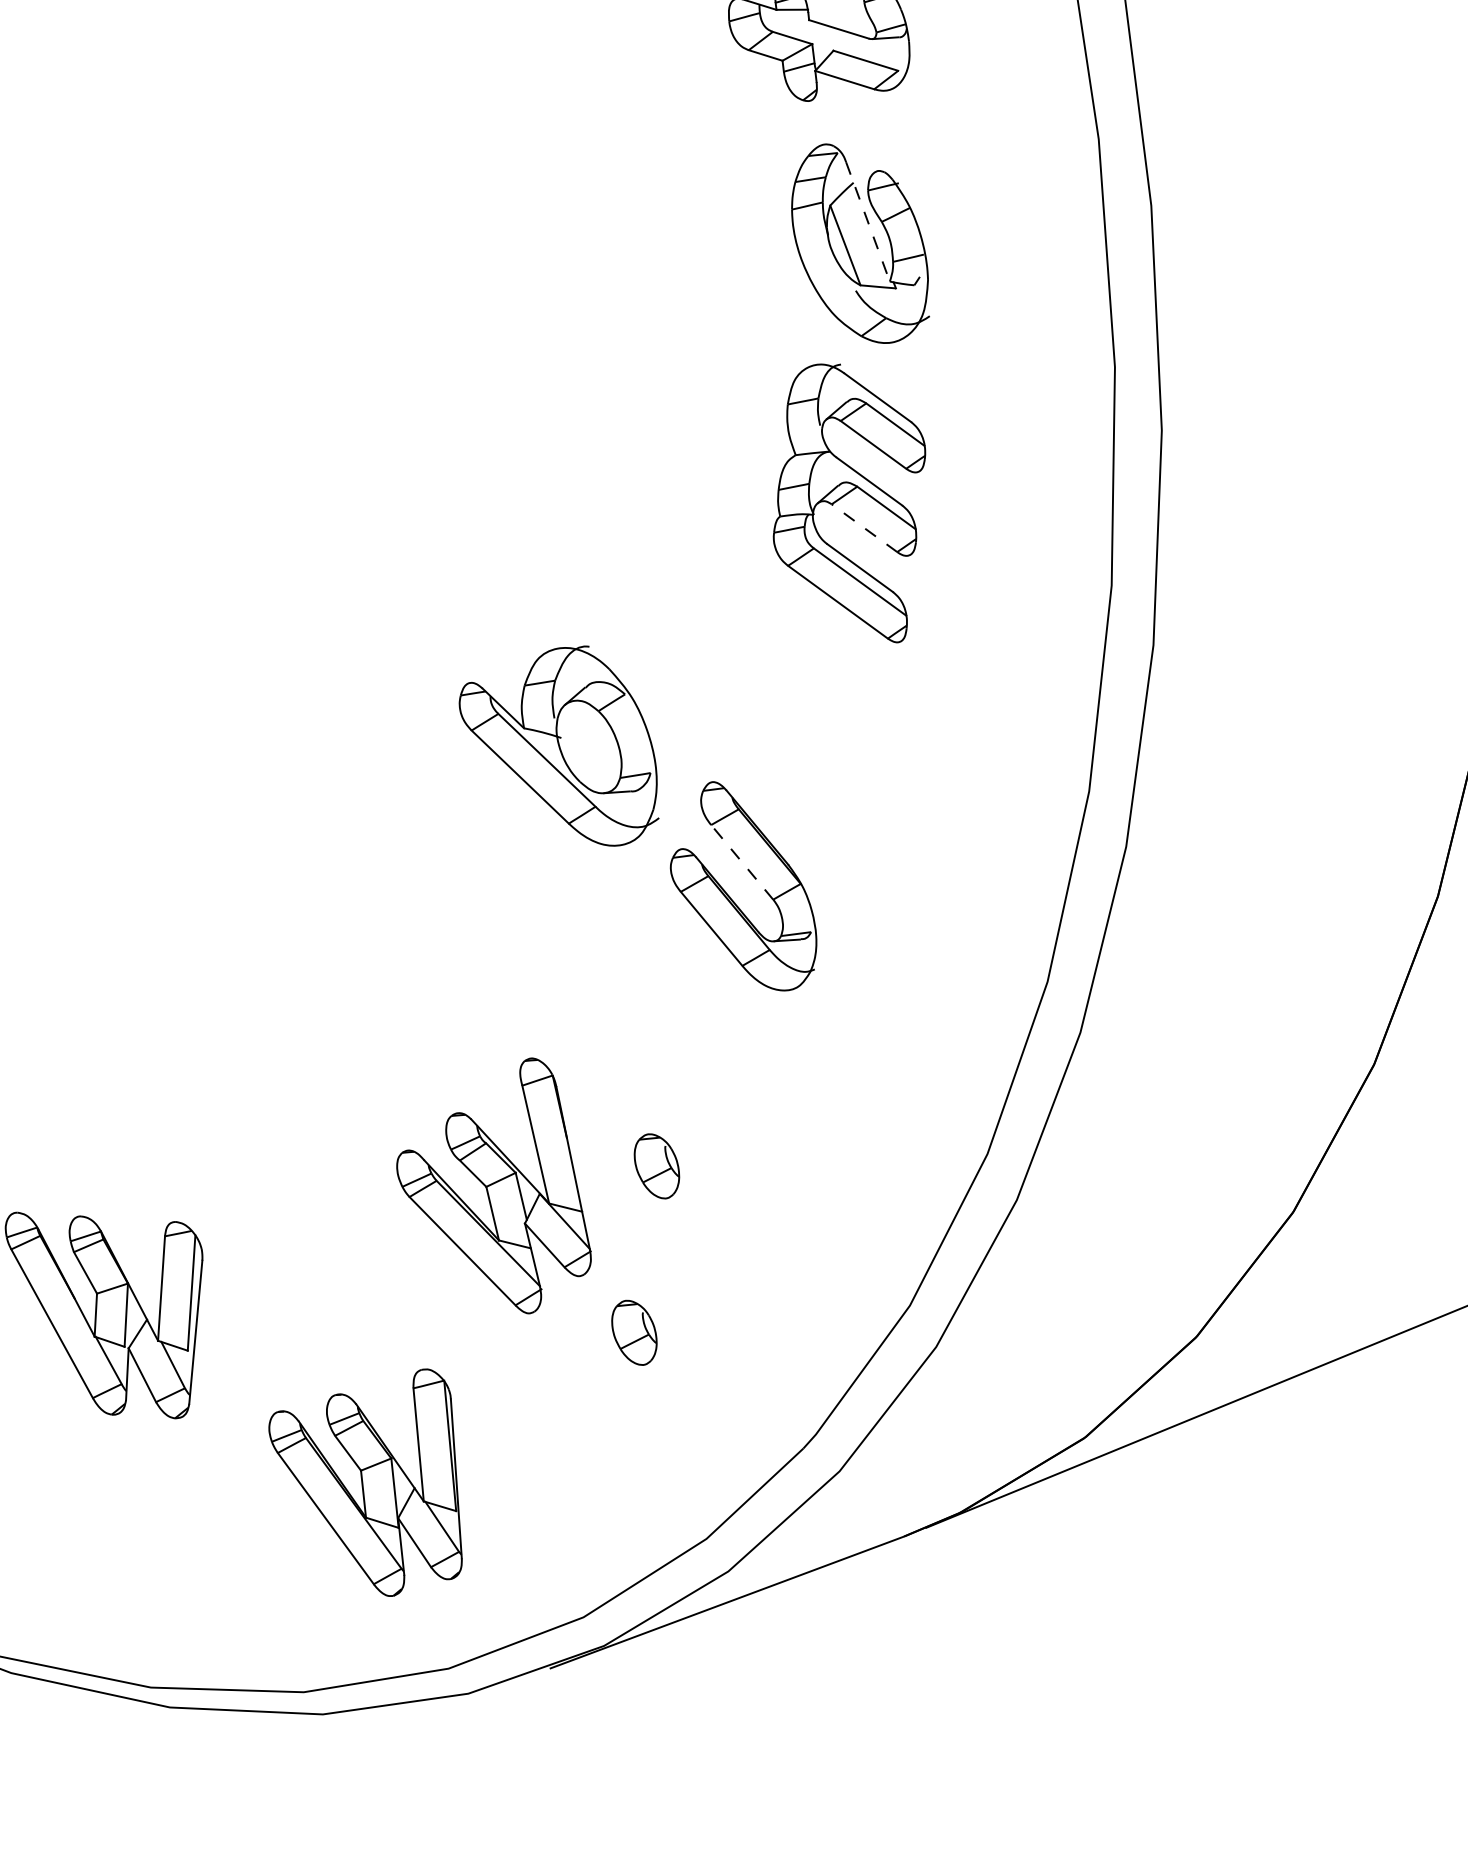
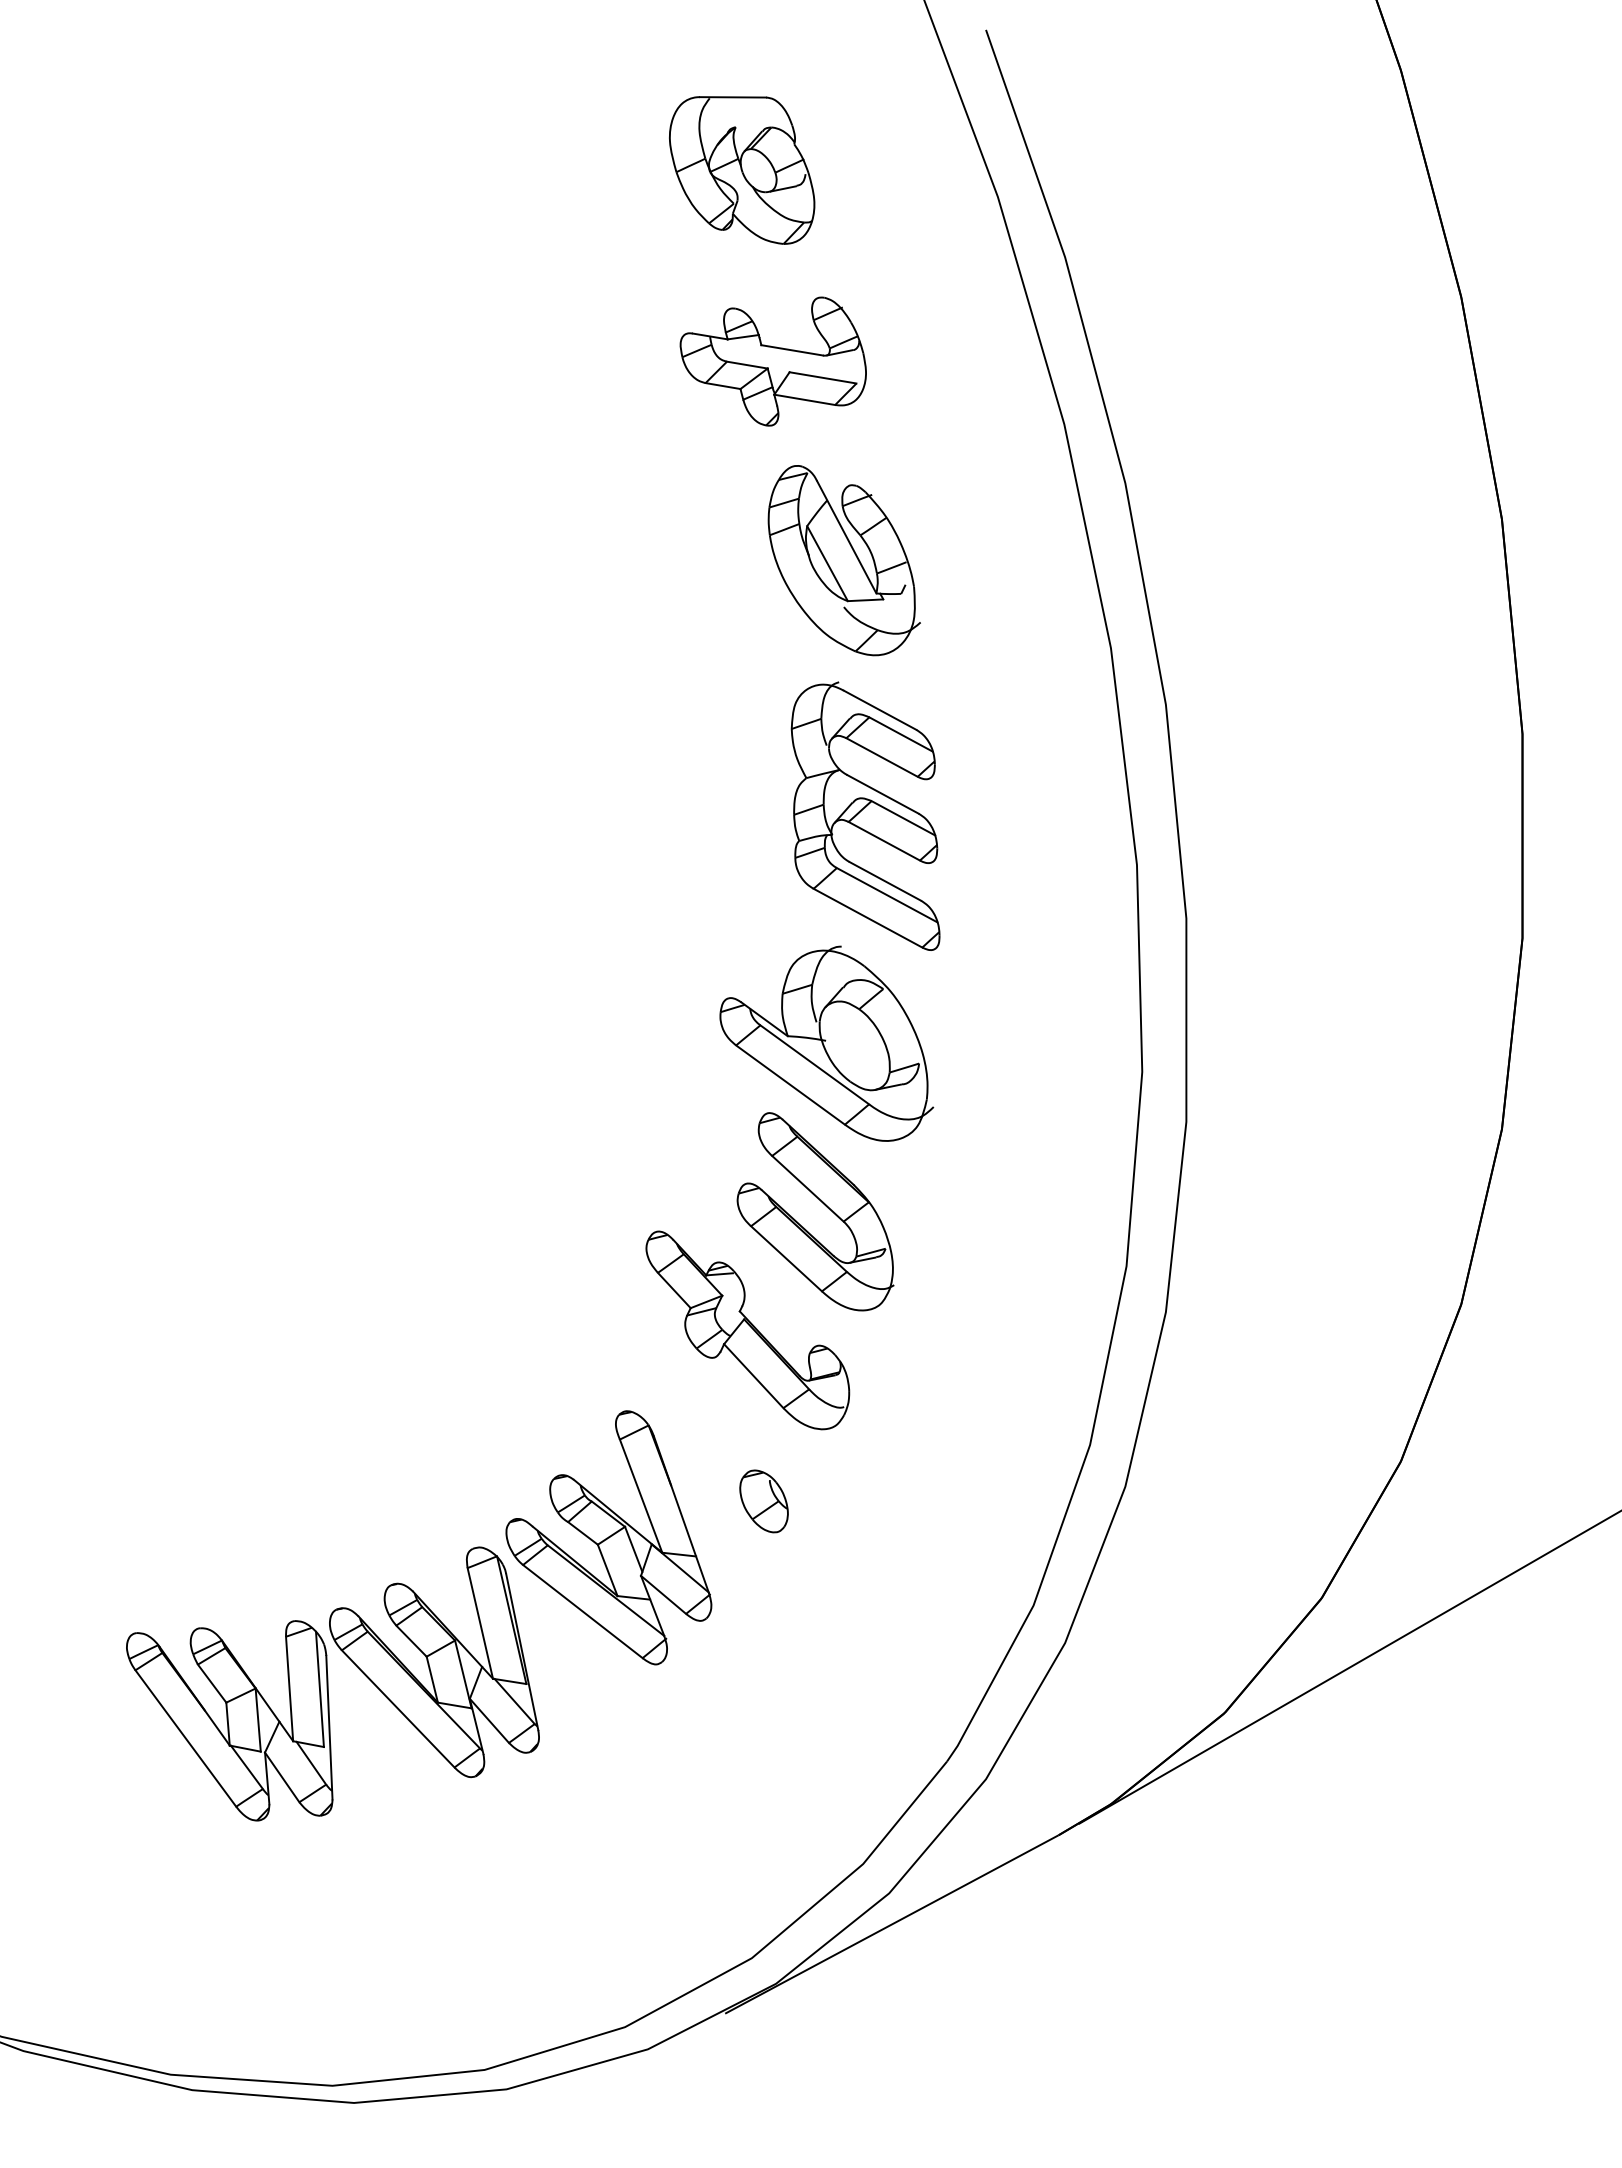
line: (867, 222) -> (846, 537), dashed -> solid
line: (864, 528) -> (884, 841), dashed -> solid
part: (561, 740) -> (826, 1043), moved
line: (741, 862) -> (807, 1188), dashed -> solid
part: (663, 994) -> (747, 1330), added
part: (633, 1332) -> (763, 1669), removed
part: (368, 1477) -> (434, 1662), moved

